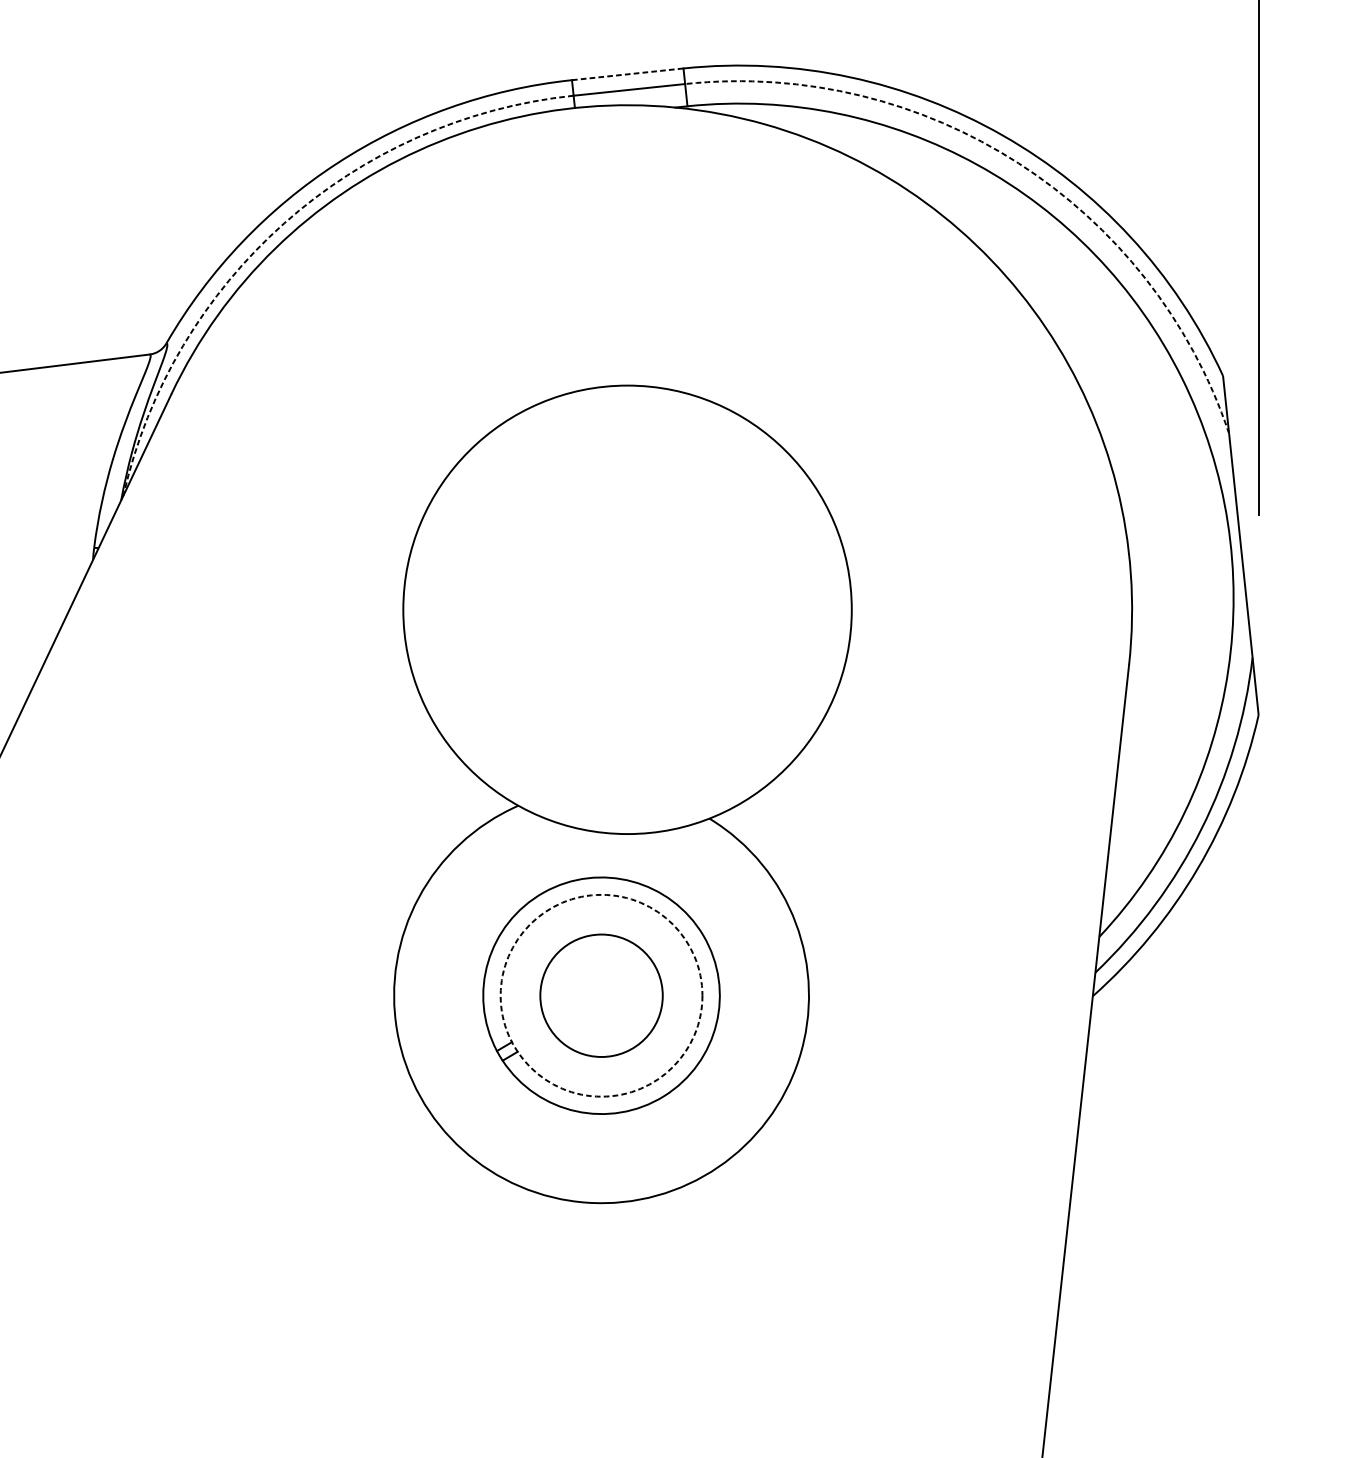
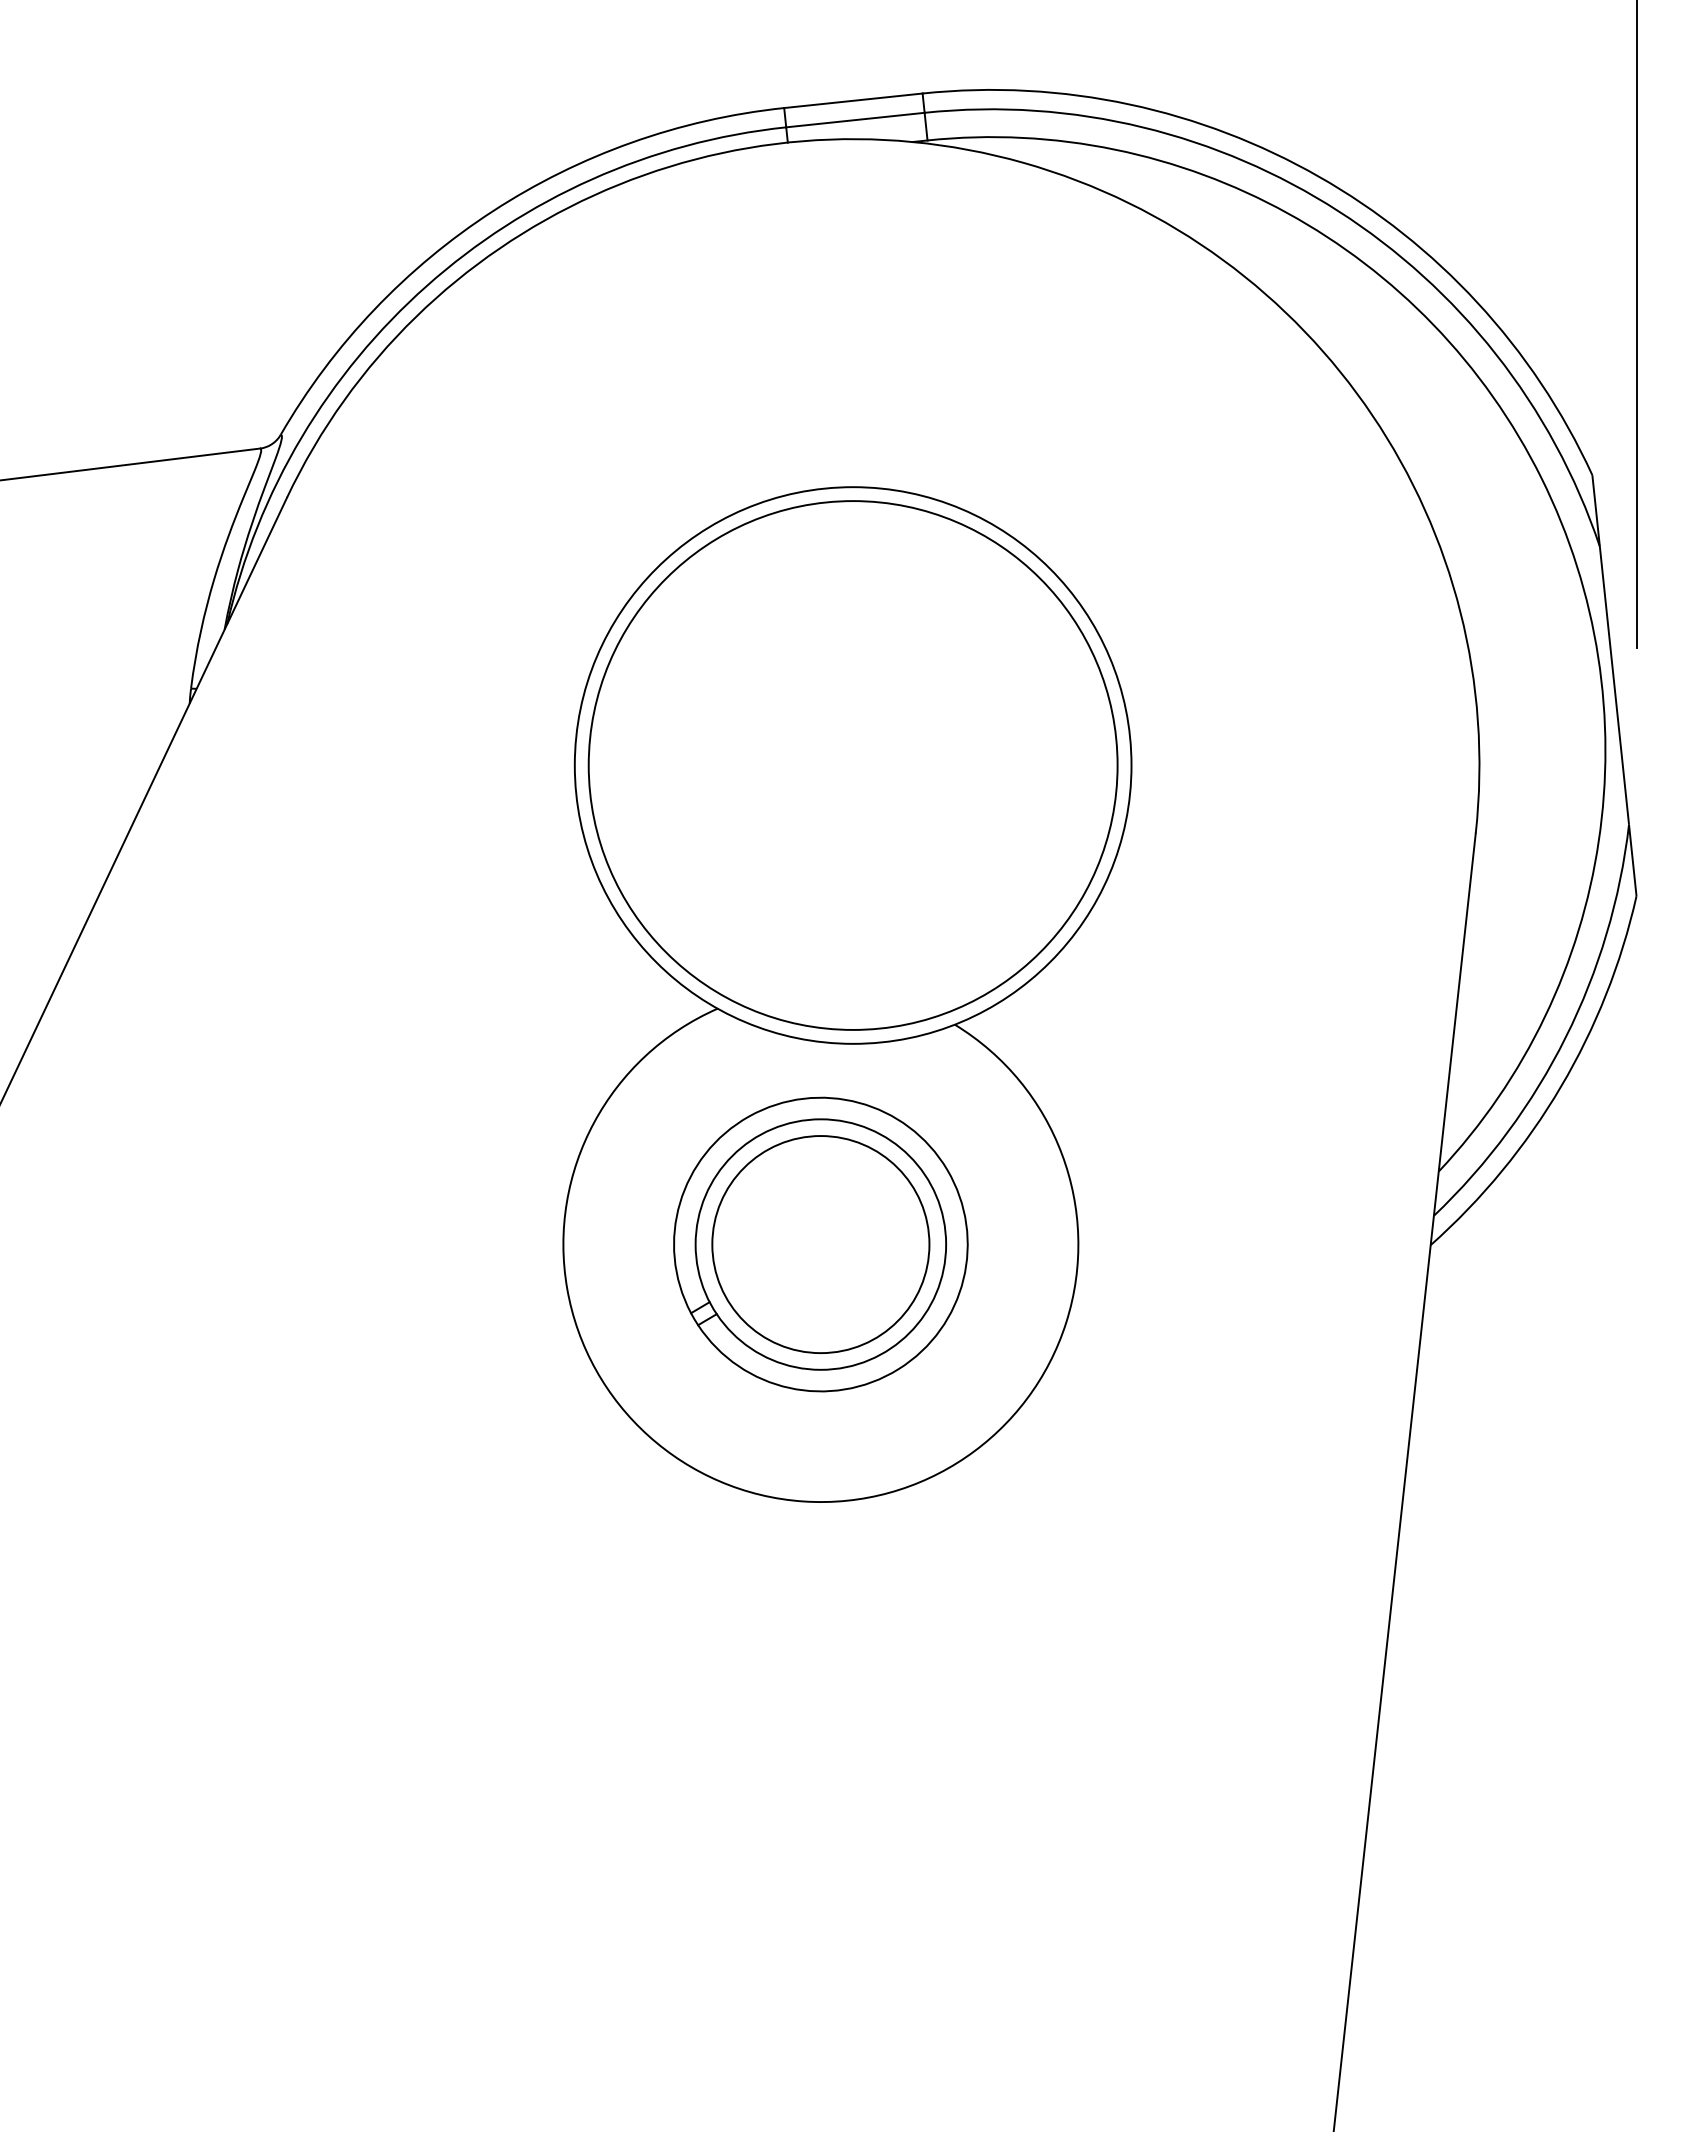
line: (627, 74) -> (853, 100), dashed -> solid
arc: (1018, 163) -> (1338, 211), dashed -> solid
arc: (283, 223) -> (426, 285), dashed -> solid
circle: (627, 609) -> (852, 765), added
circle: (601, 995) -> (820, 1244), dashed -> solid
circle: (601, 995) -> (820, 1244), size x1.43

